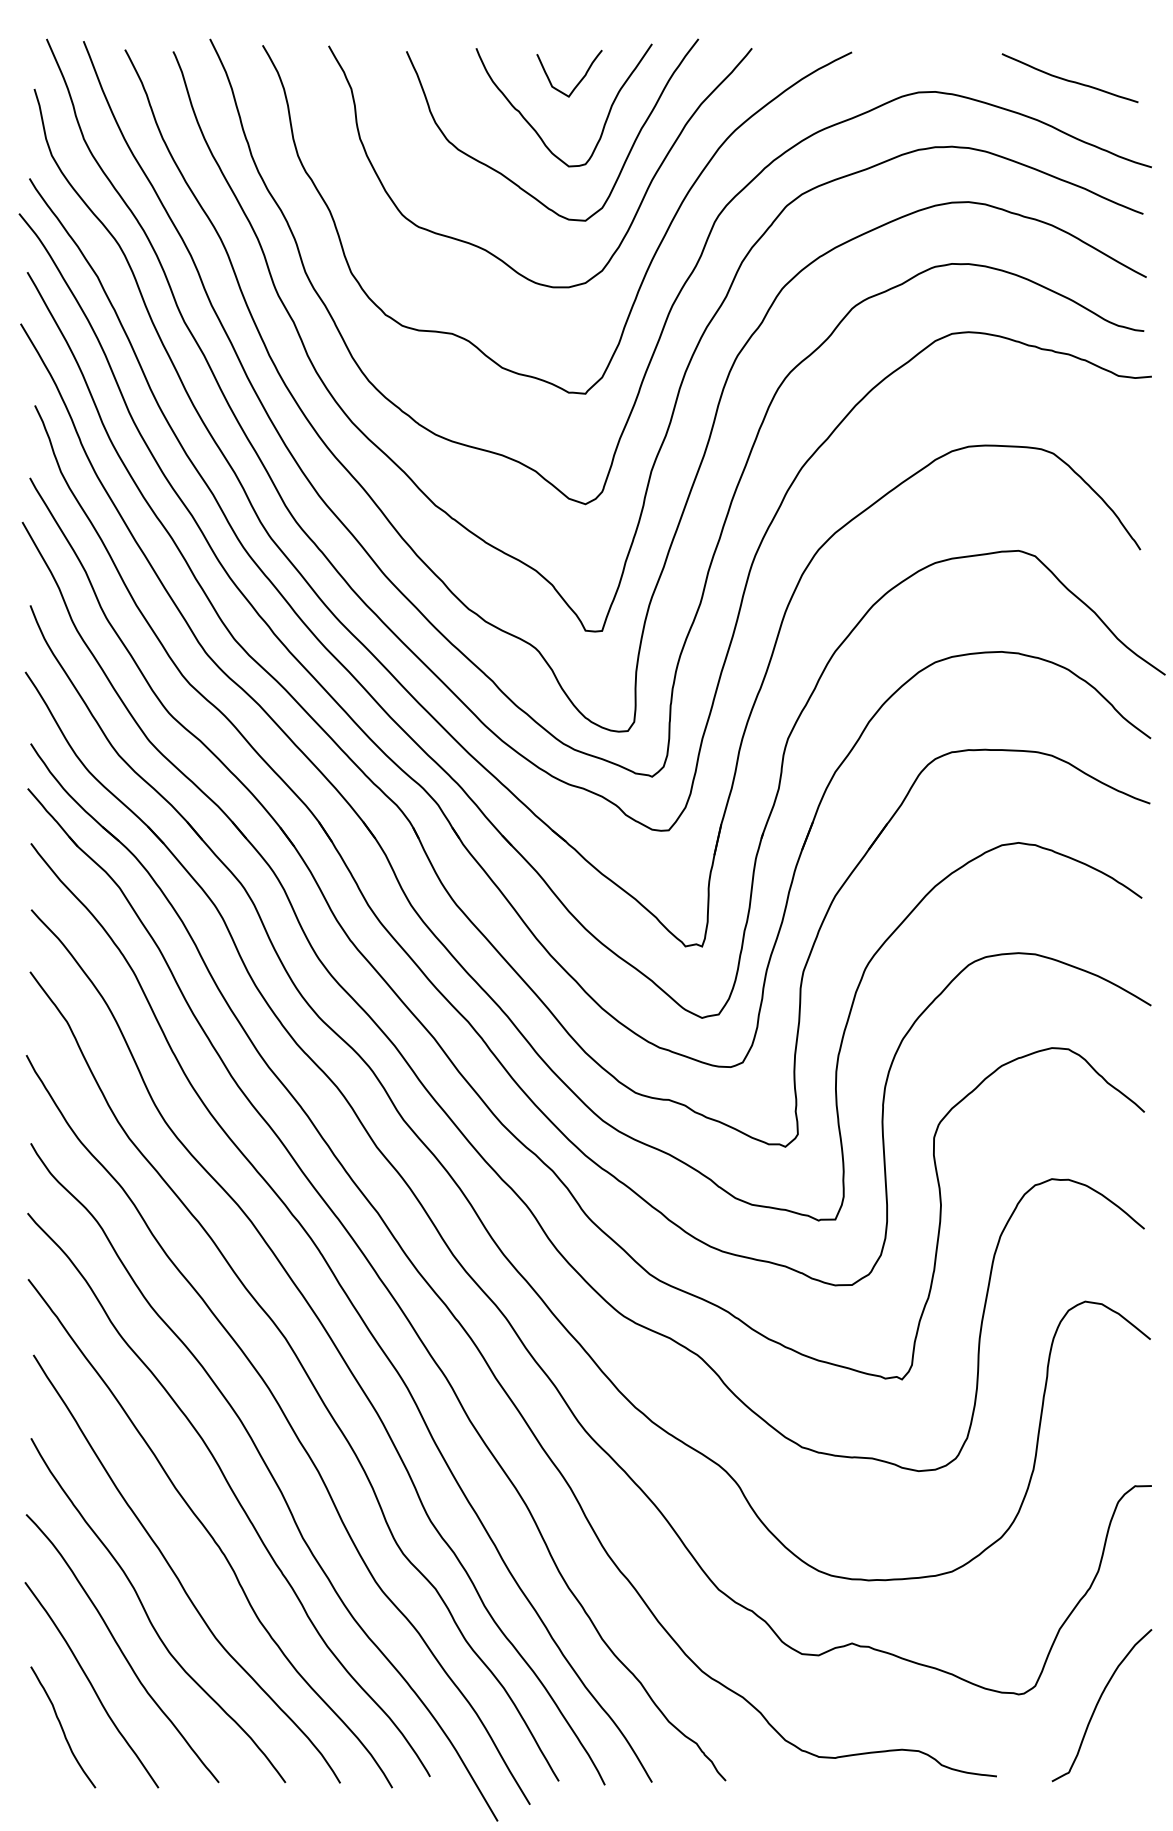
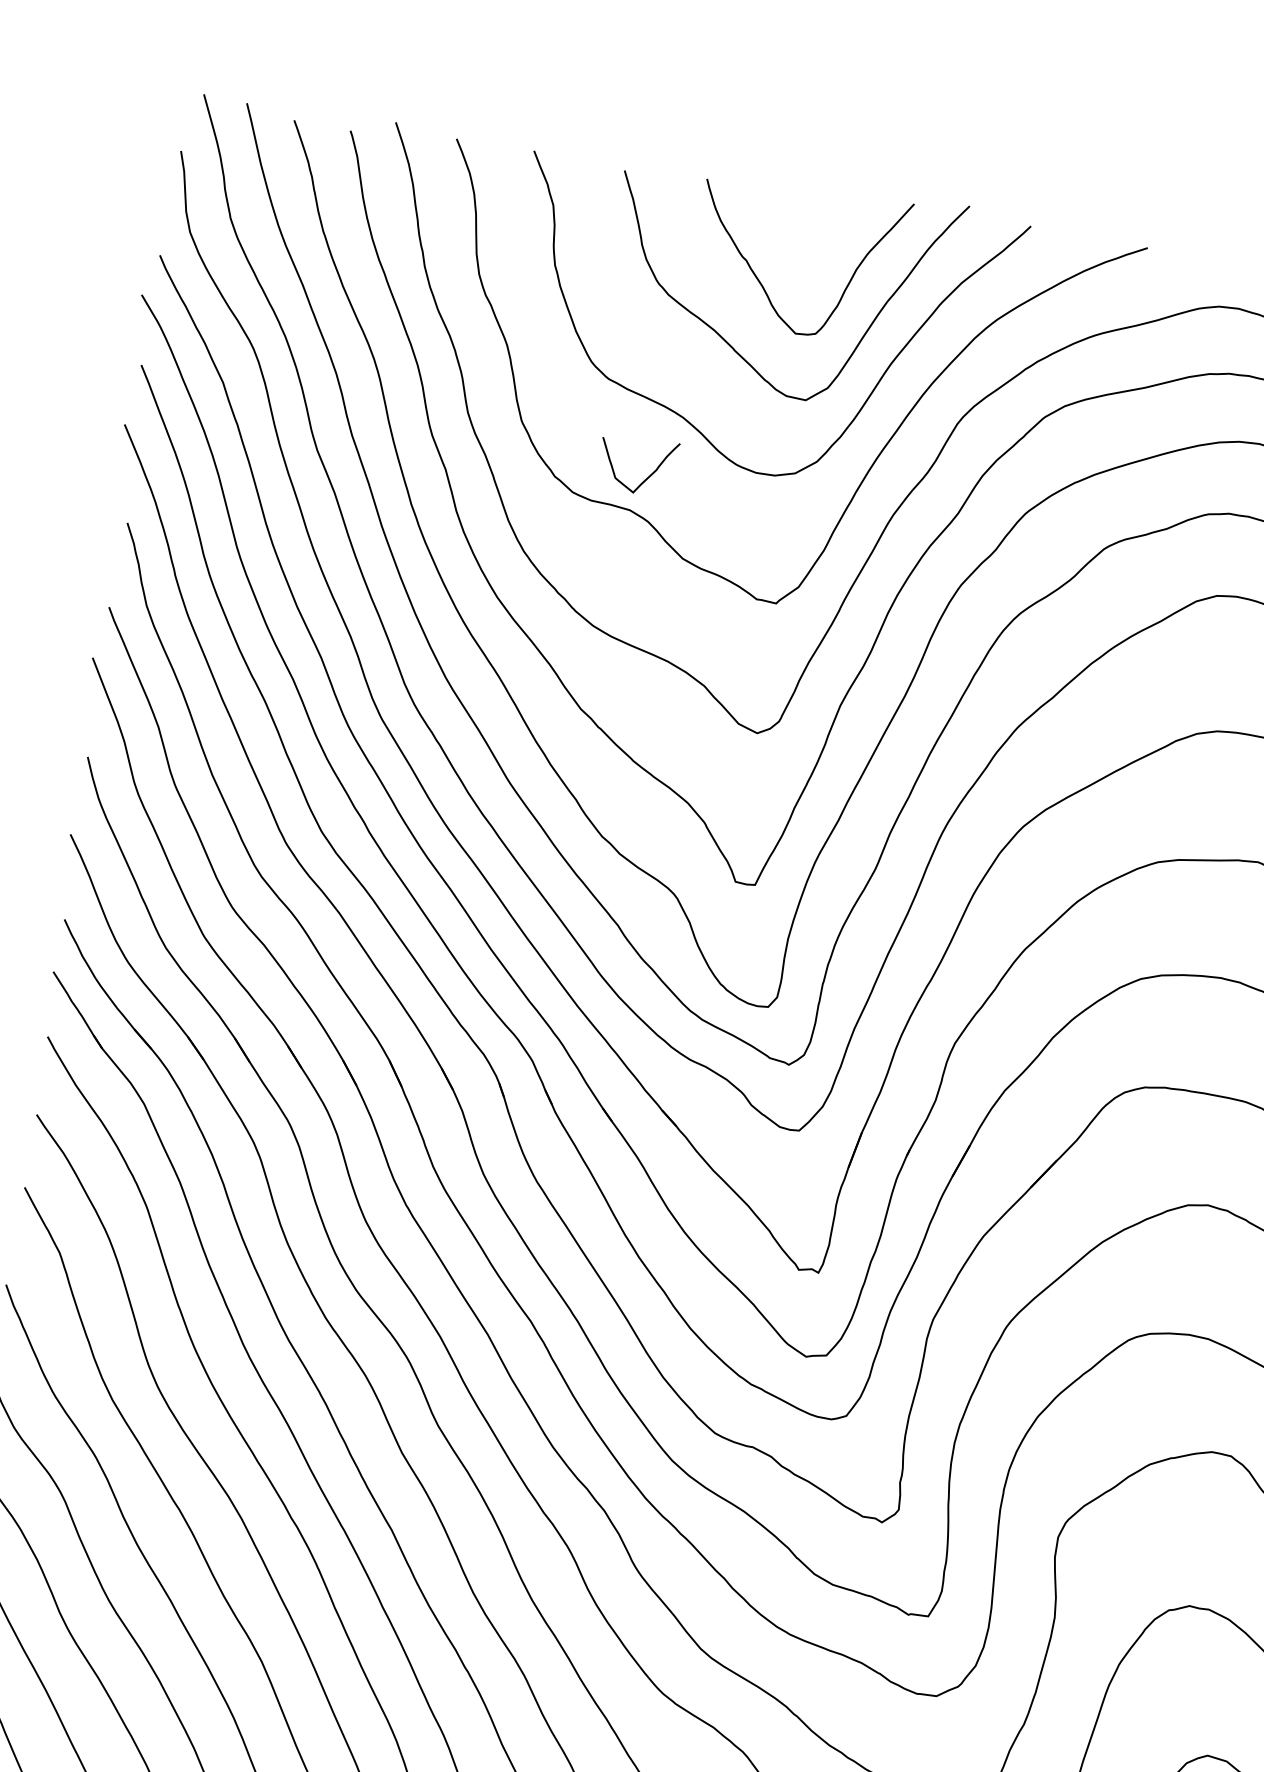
curve: (580, 79) -> (649, 474), moved

